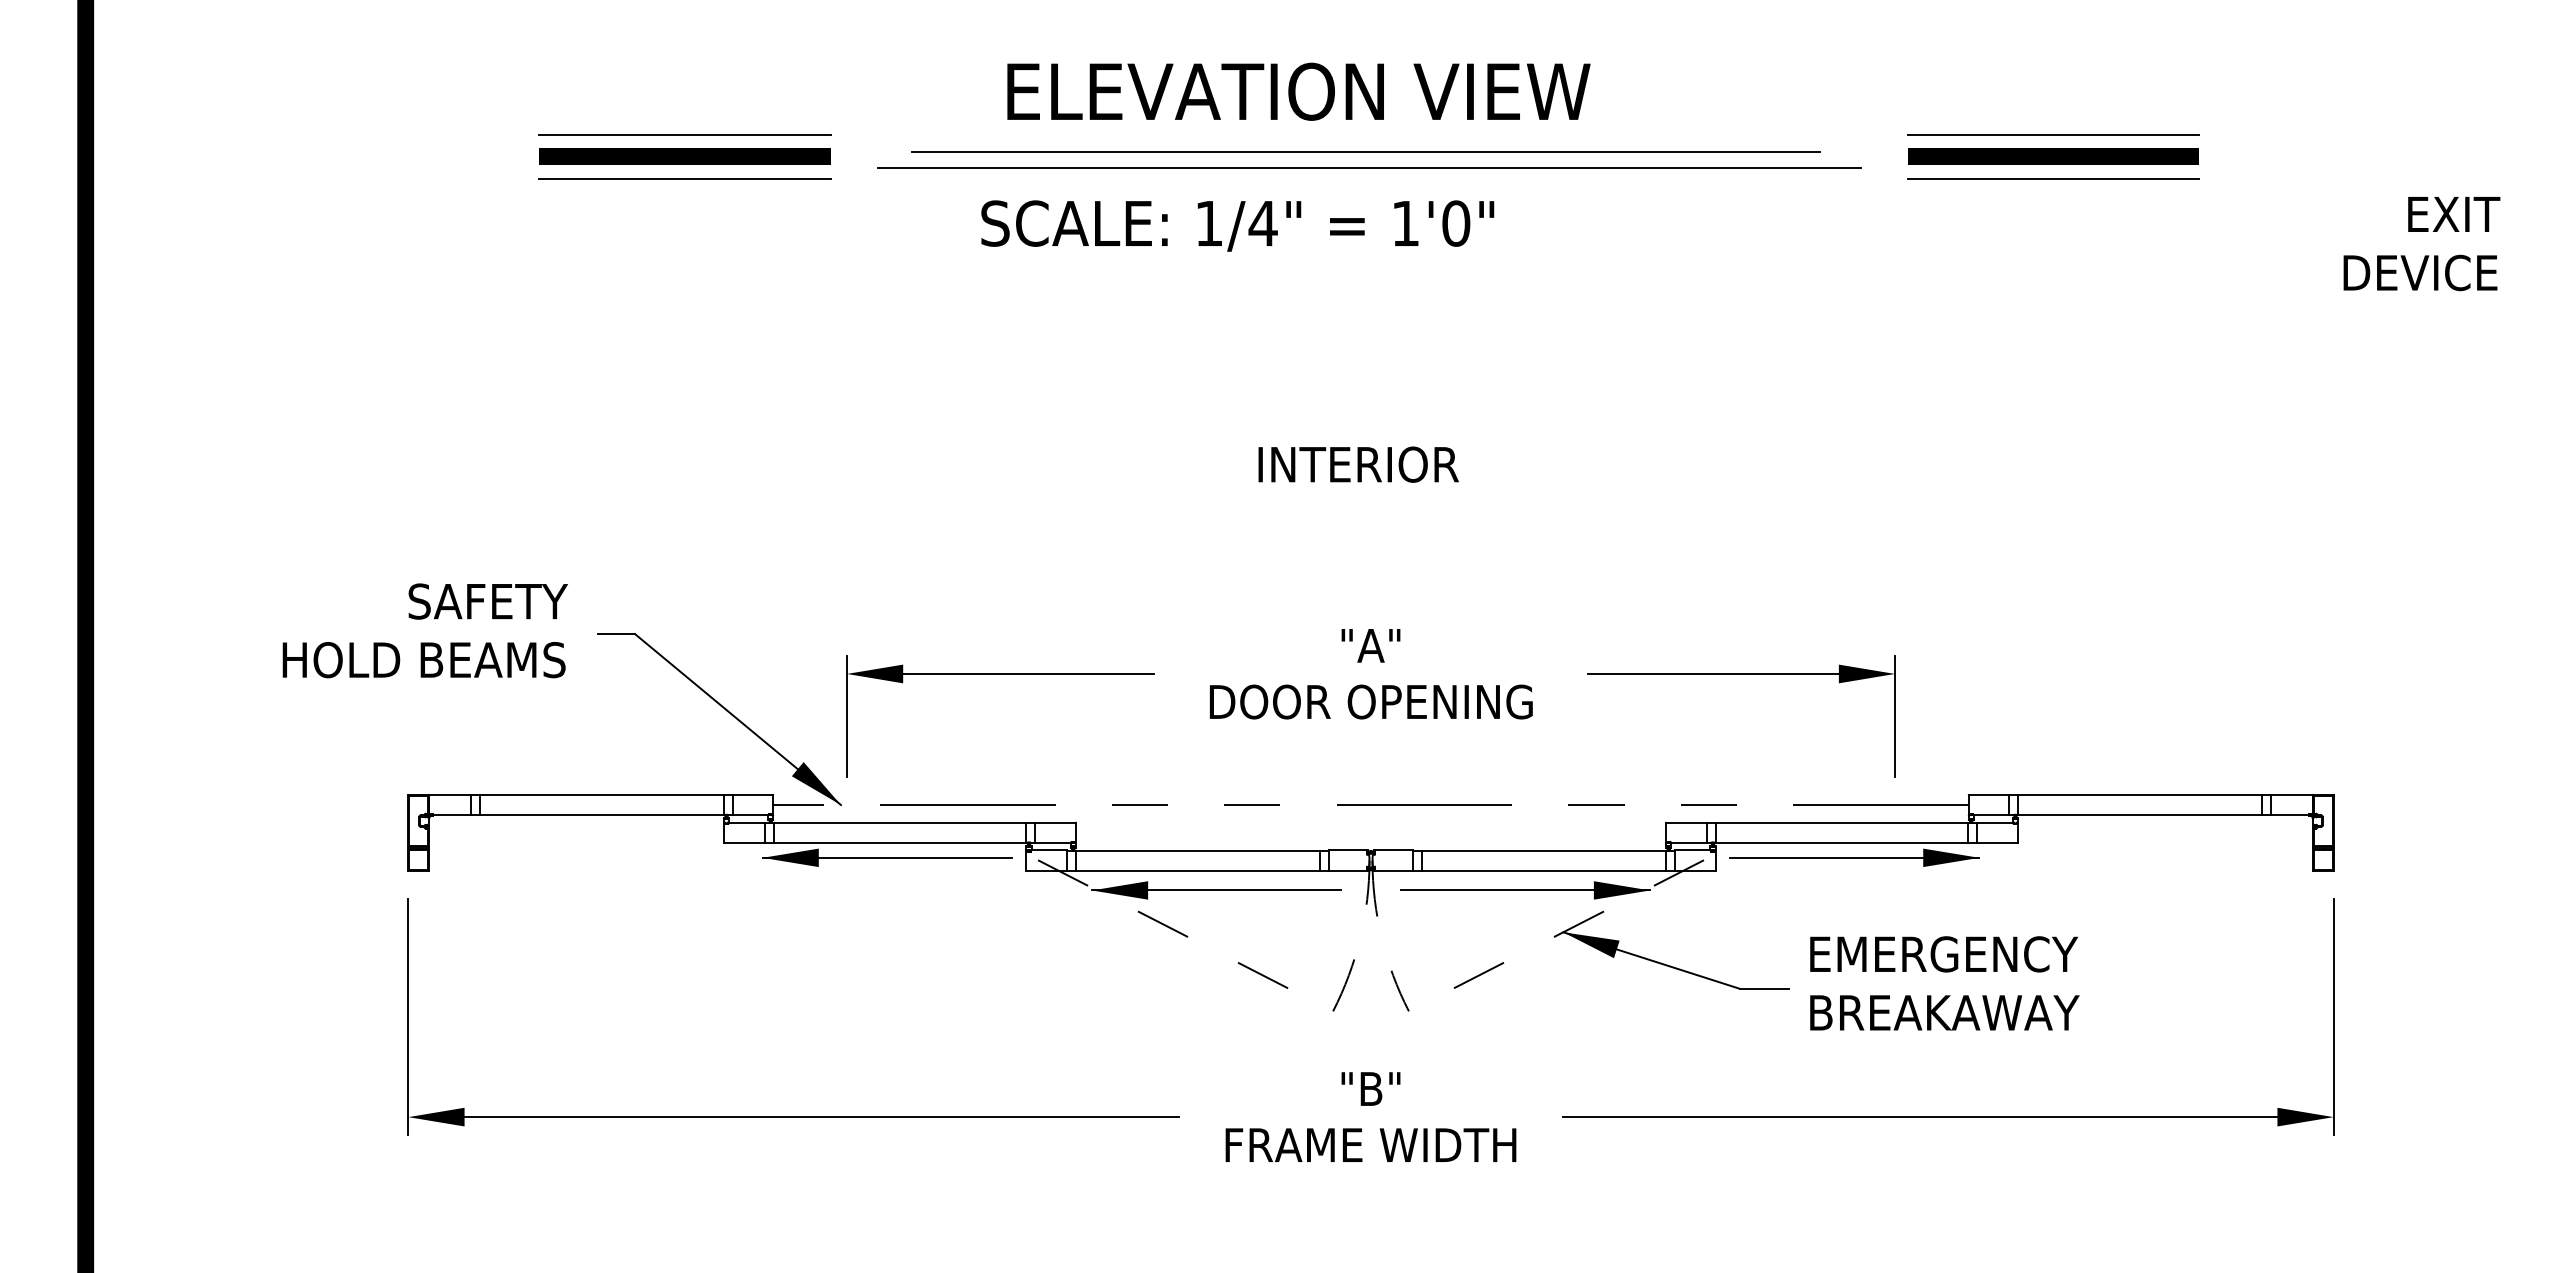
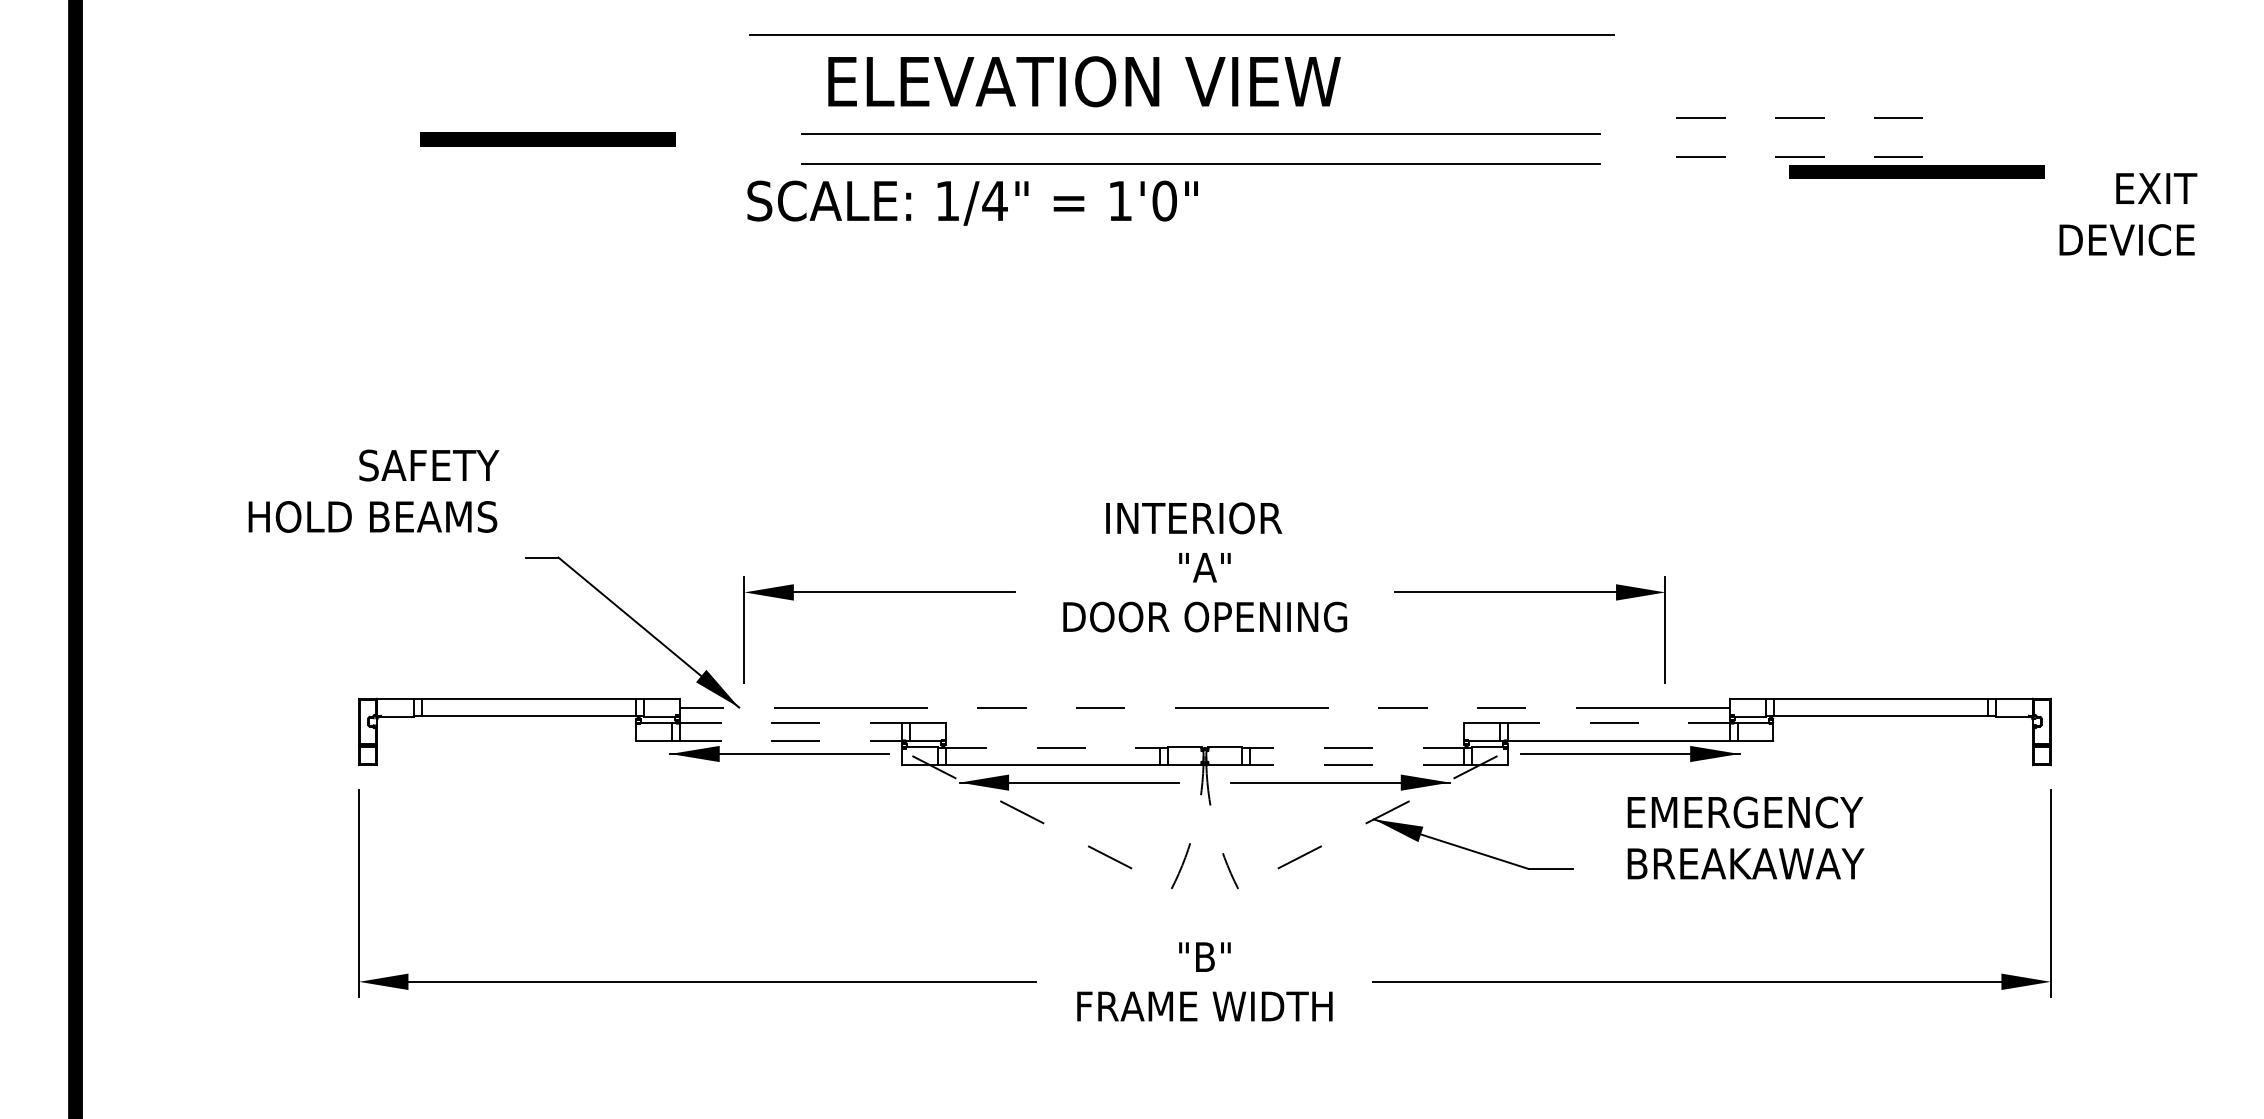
text: (1298, 91) -> (1084, 81), moved
line: (684, 134) -> (601, 118), removed
line: (2053, 134) -> (1804, 118), solid -> dashed
line: (684, 156) -> (547, 139), moved
line: (2053, 156) -> (1917, 171), moved
line: (1369, 167) -> (1181, 34), moved
line: (684, 178) -> (601, 157), removed
line: (2053, 178) -> (1804, 157), solid -> dashed
line: (1365, 185) -> (1200, 163), added
text: (1237, 225) -> (972, 202), moved
text: (1358, 464) -> (1193, 518), moved
text: (424, 630) -> (373, 490), moved
line: (900, 822) -> (791, 722), solid -> dashed
line: (1841, 822) -> (1618, 722), solid -> dashed
line: (900, 842) -> (791, 740), solid -> dashed
line: (1198, 850) -> (1053, 747), solid -> dashed
line: (1544, 850) -> (1357, 747), solid -> dashed
line: (1544, 870) -> (1357, 765), solid -> dashed
text: (1944, 983) -> (1745, 838), moved

